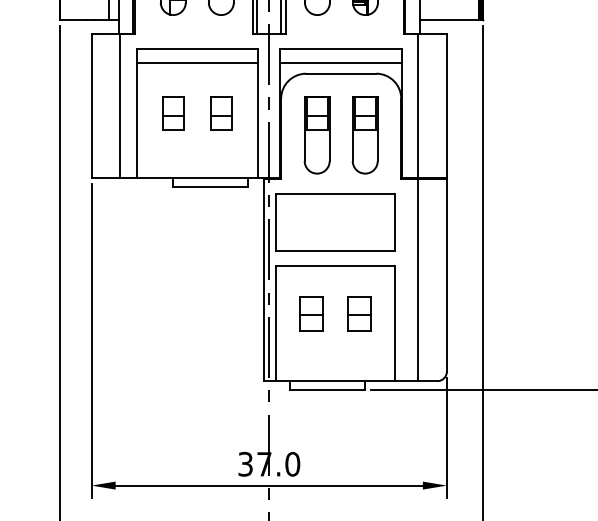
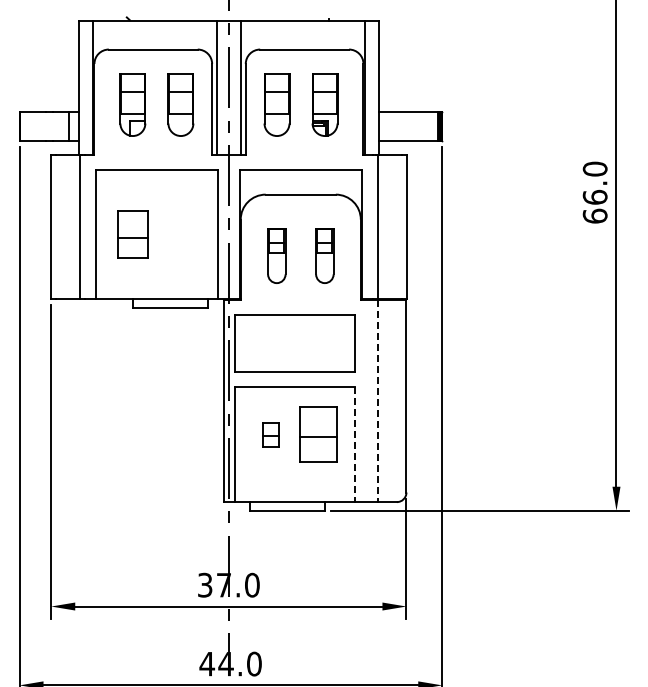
line: (196, 63) -> (156, 184), removed
line: (340, 63) -> (300, 184), removed
part: (173, 113) -> (133, 234), size x1.4
part: (221, 113) -> (181, 234), removed
part: (316, 135) -> (276, 256), size x0.7
part: (364, 135) -> (324, 256), size x0.7
line: (417, 280) -> (377, 401), solid -> dashed
part: (310, 313) -> (270, 434), size x0.7
part: (359, 313) -> (319, 434), size x1.6
line: (394, 323) -> (354, 444), solid -> dashed

